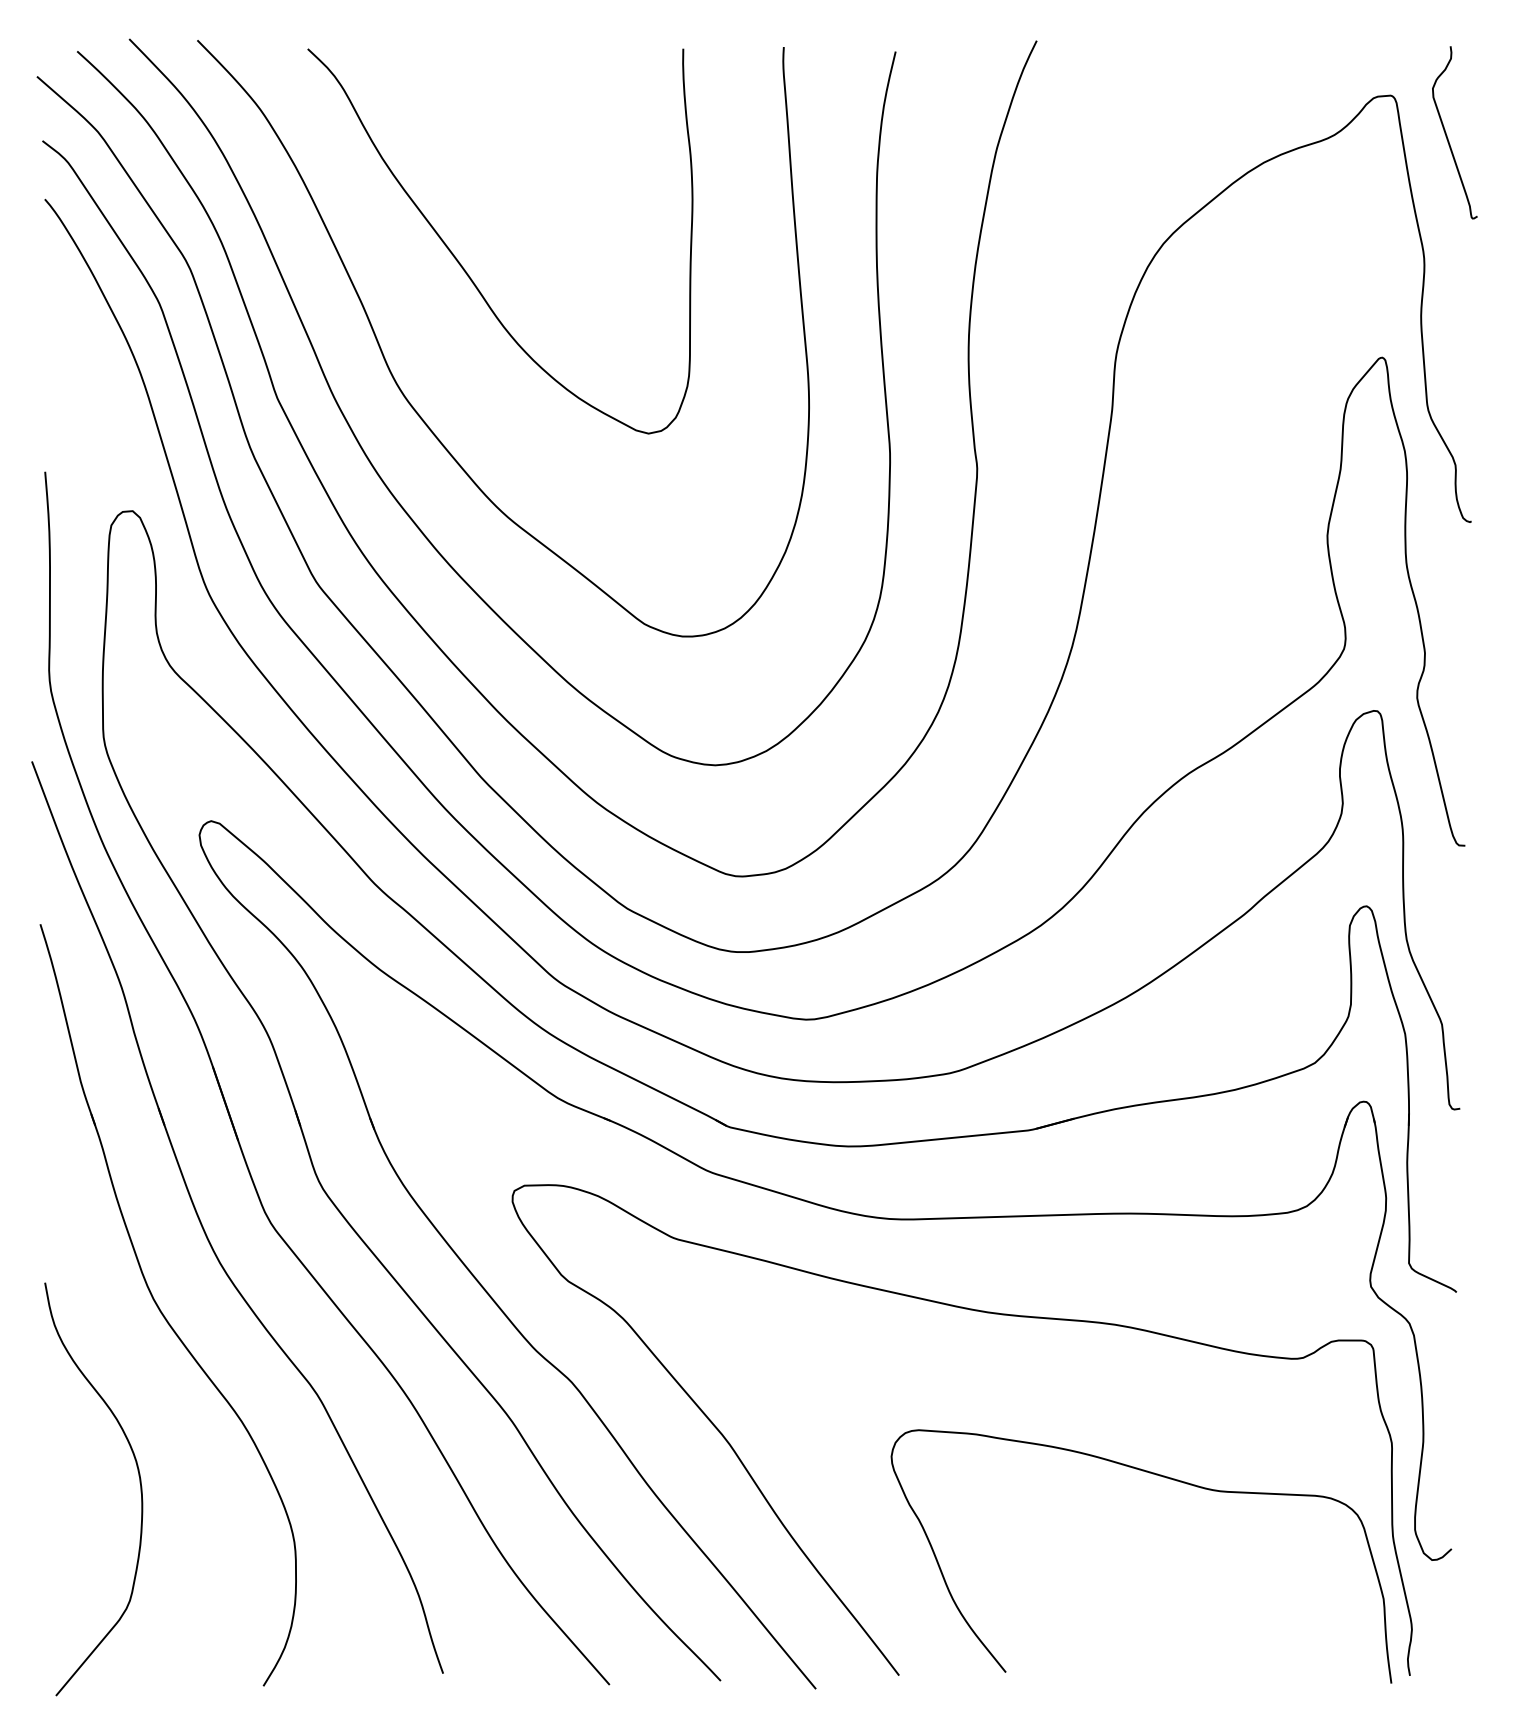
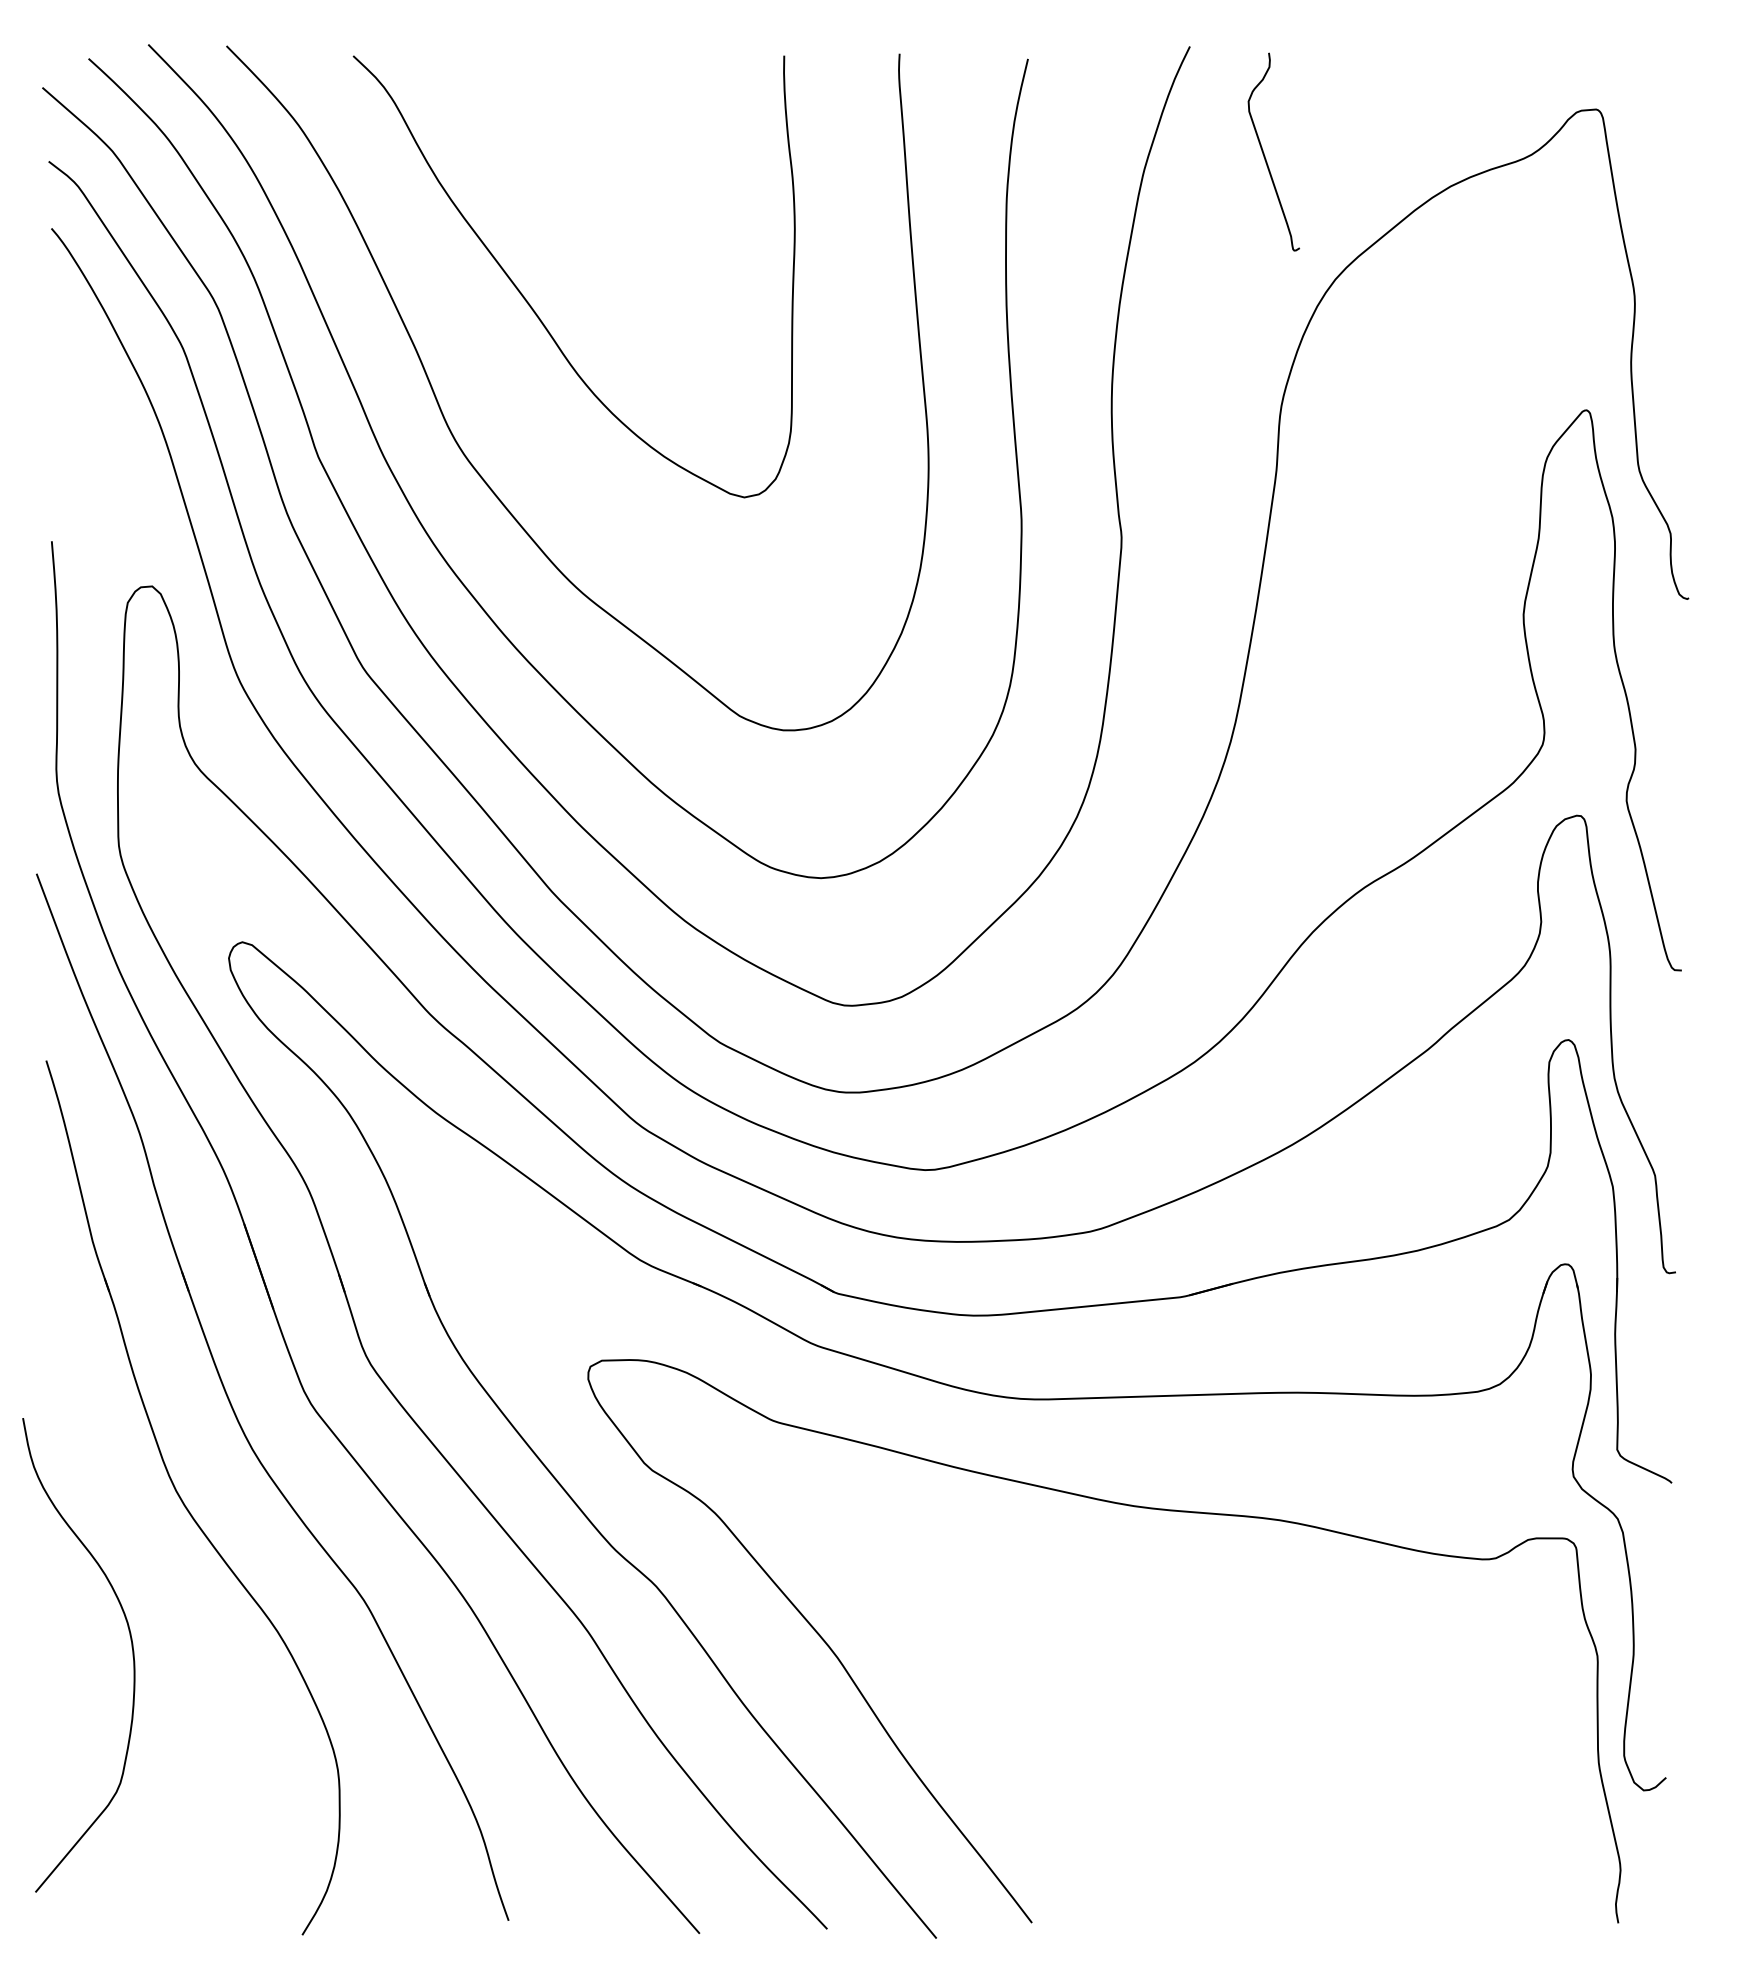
curve: (1447, 135) -> (1265, 155), moved
curve: (1166, 1478) -> (1338, 1696), removed
curve: (139, 1483) -> (131, 1648), moved

